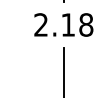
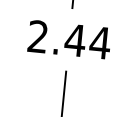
text: (76, 24) -> (86, 40), 2.18 -> 2.44

